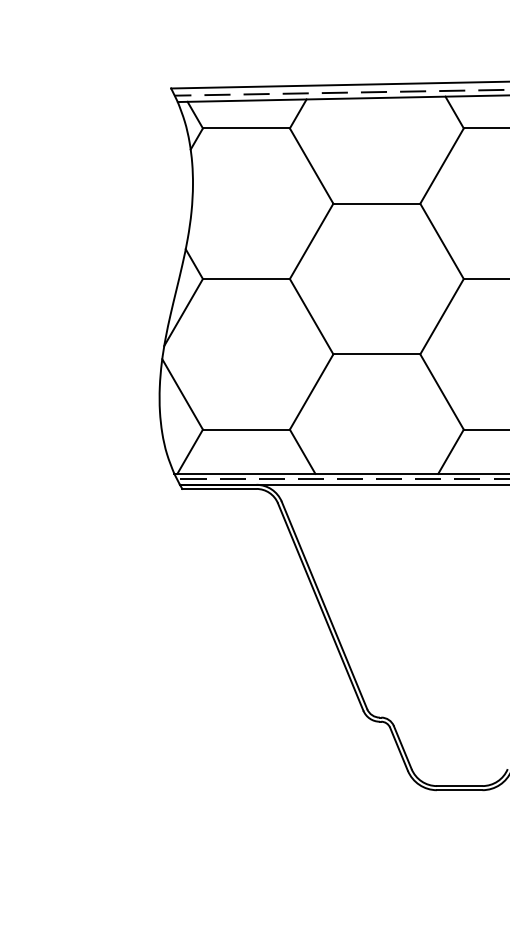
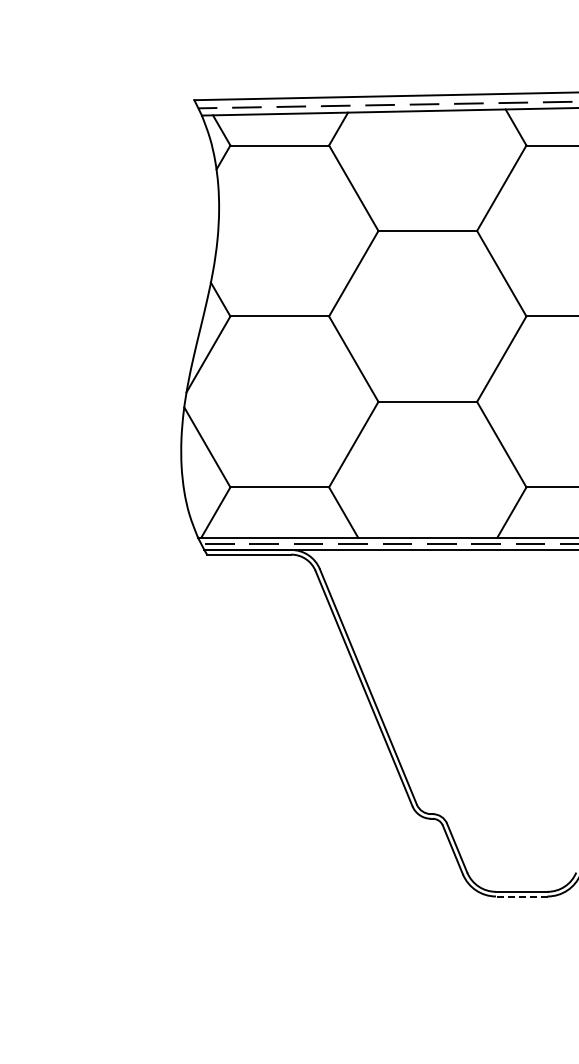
line: (459, 790) -> (521, 896), solid -> dashed

